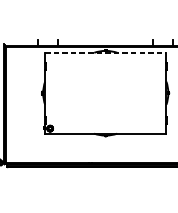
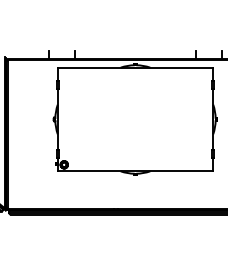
line: (105, 52) -> (135, 67), dashed -> solid

